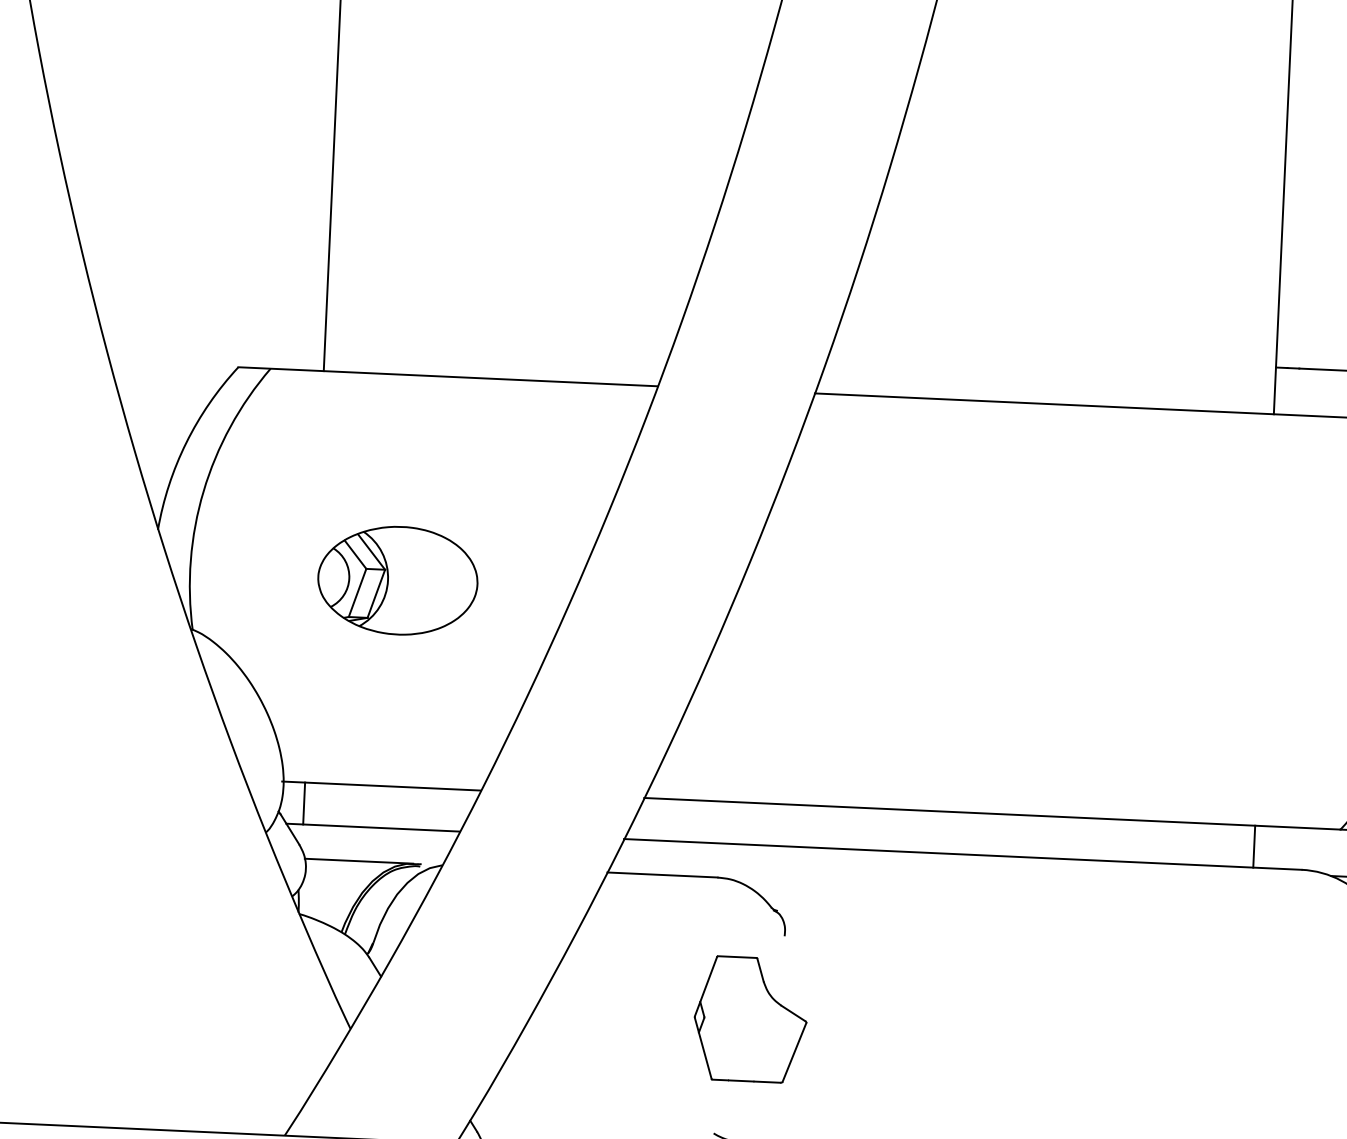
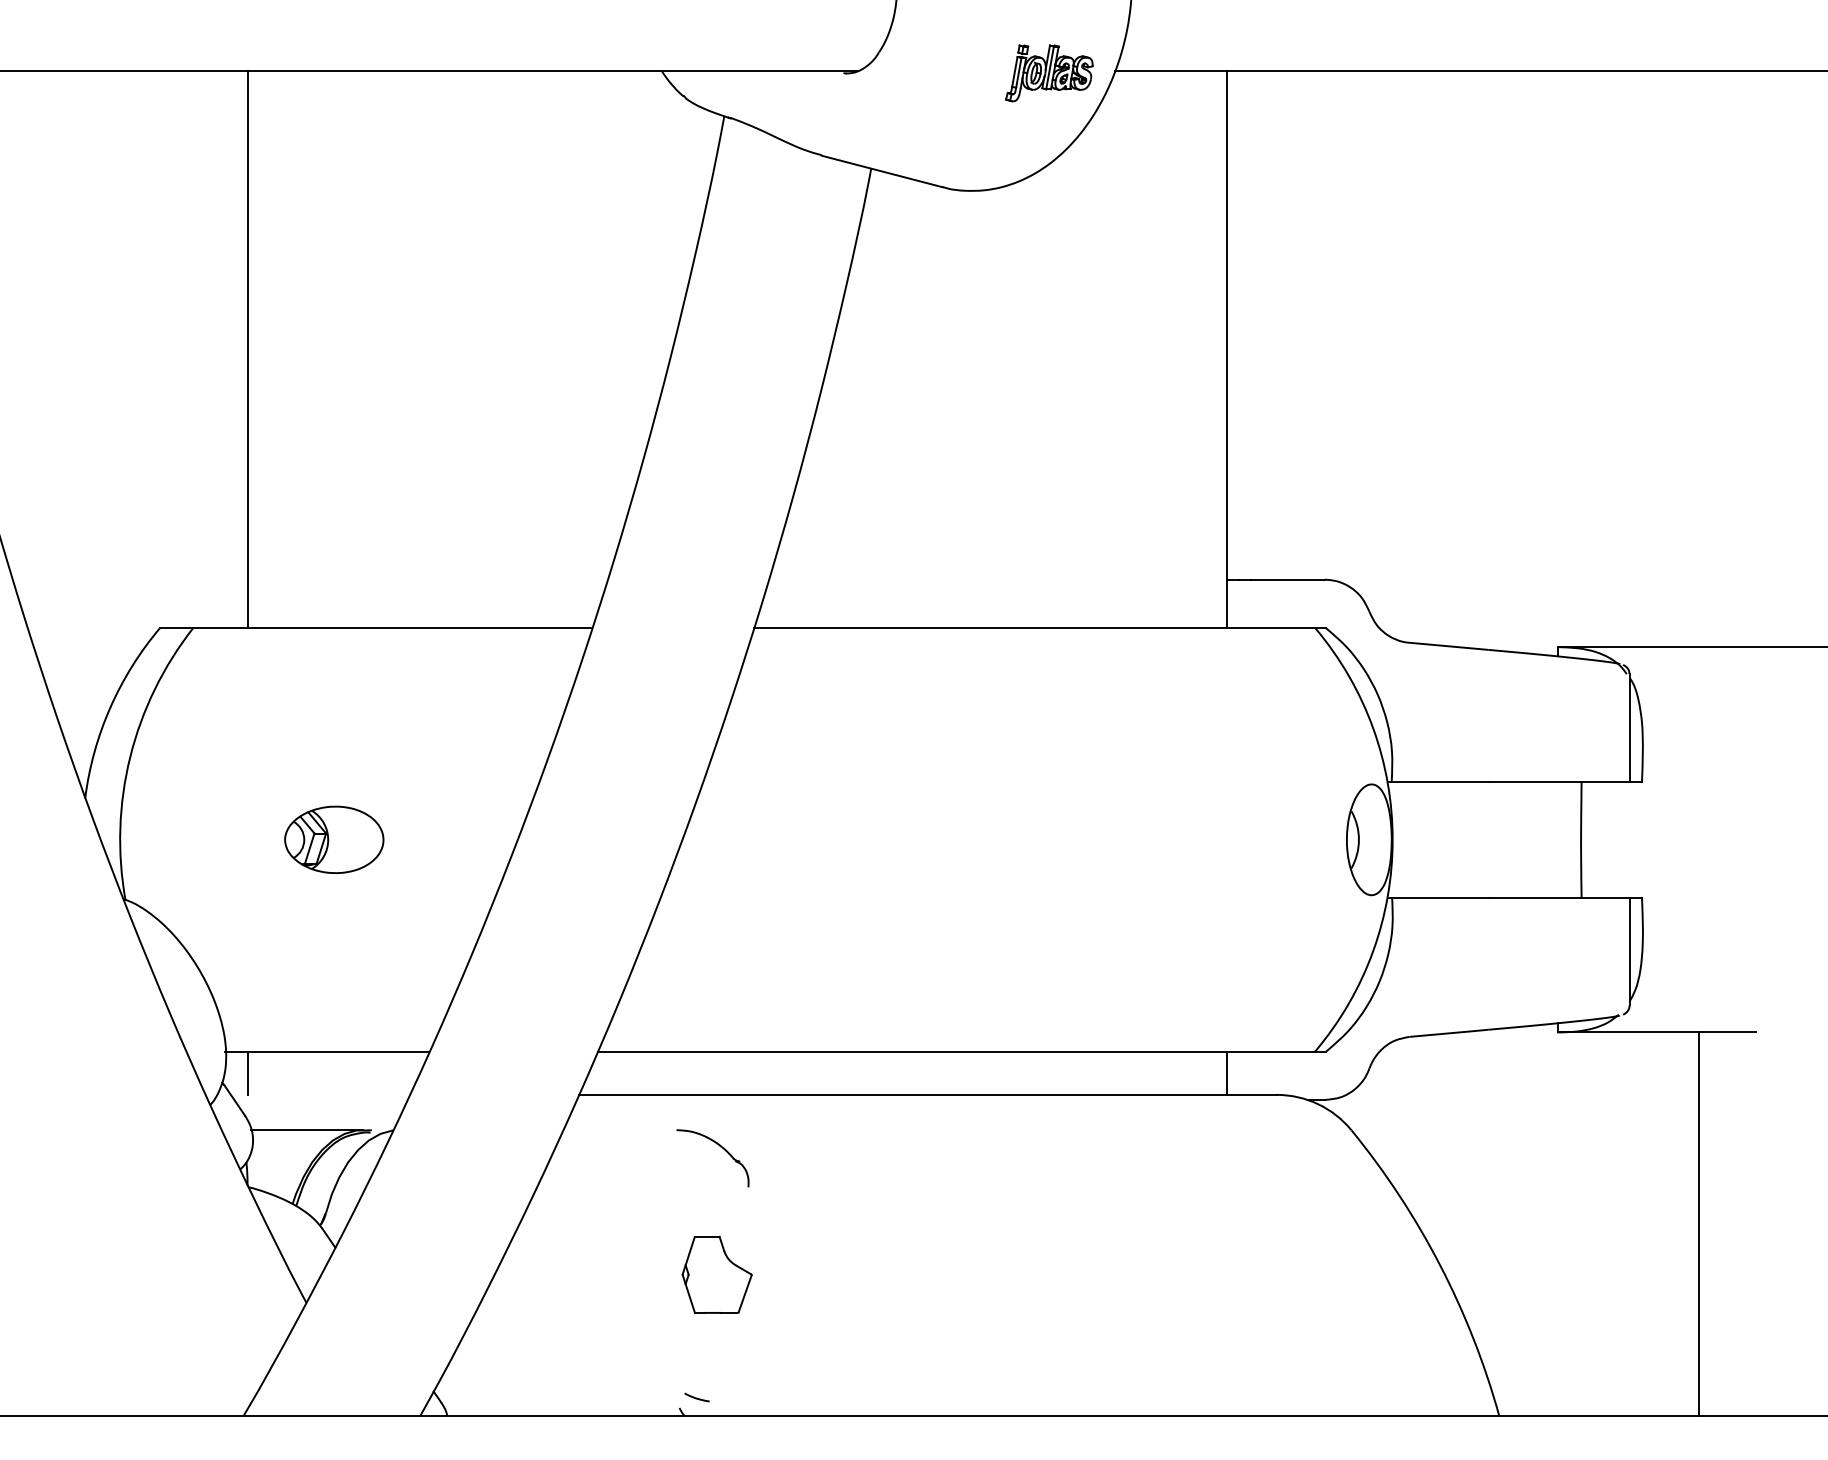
part: (398, 580) -> (334, 839), size x0.6
line: (372, 827) -> (319, 1094), removed
line: (662, 875) -> (619, 1130), removed
part: (749, 1019) -> (716, 1274), size x0.6

